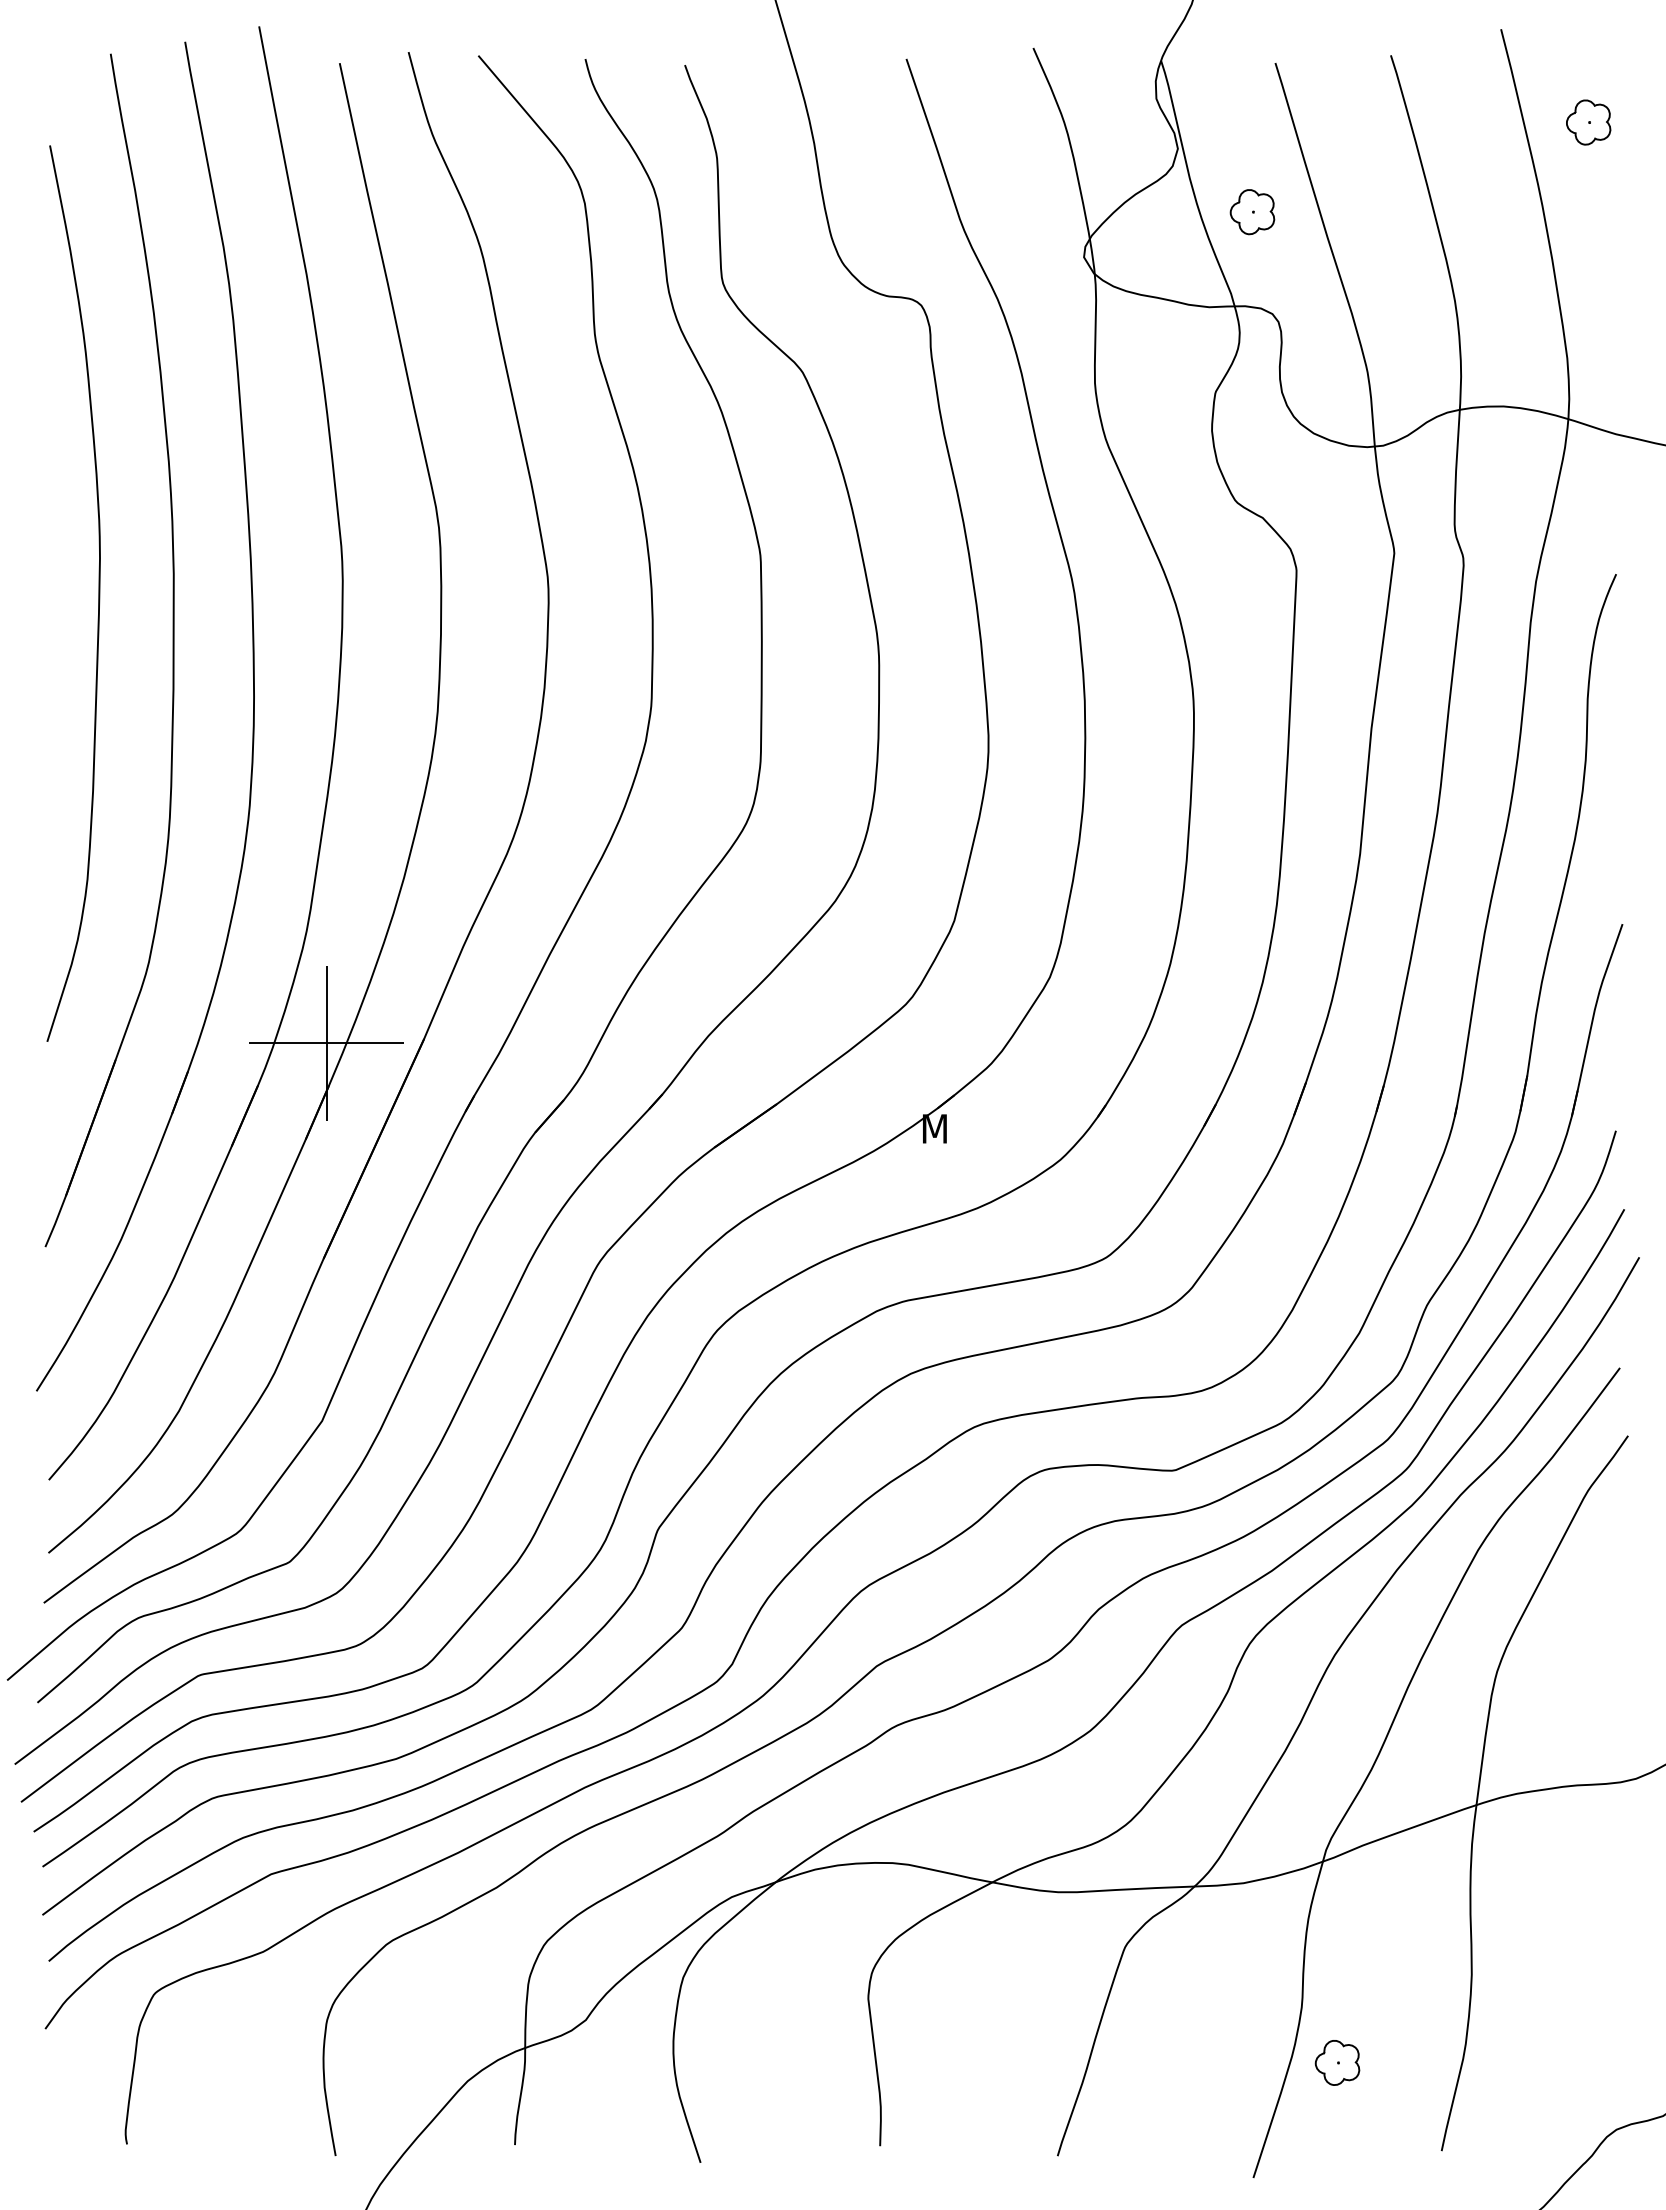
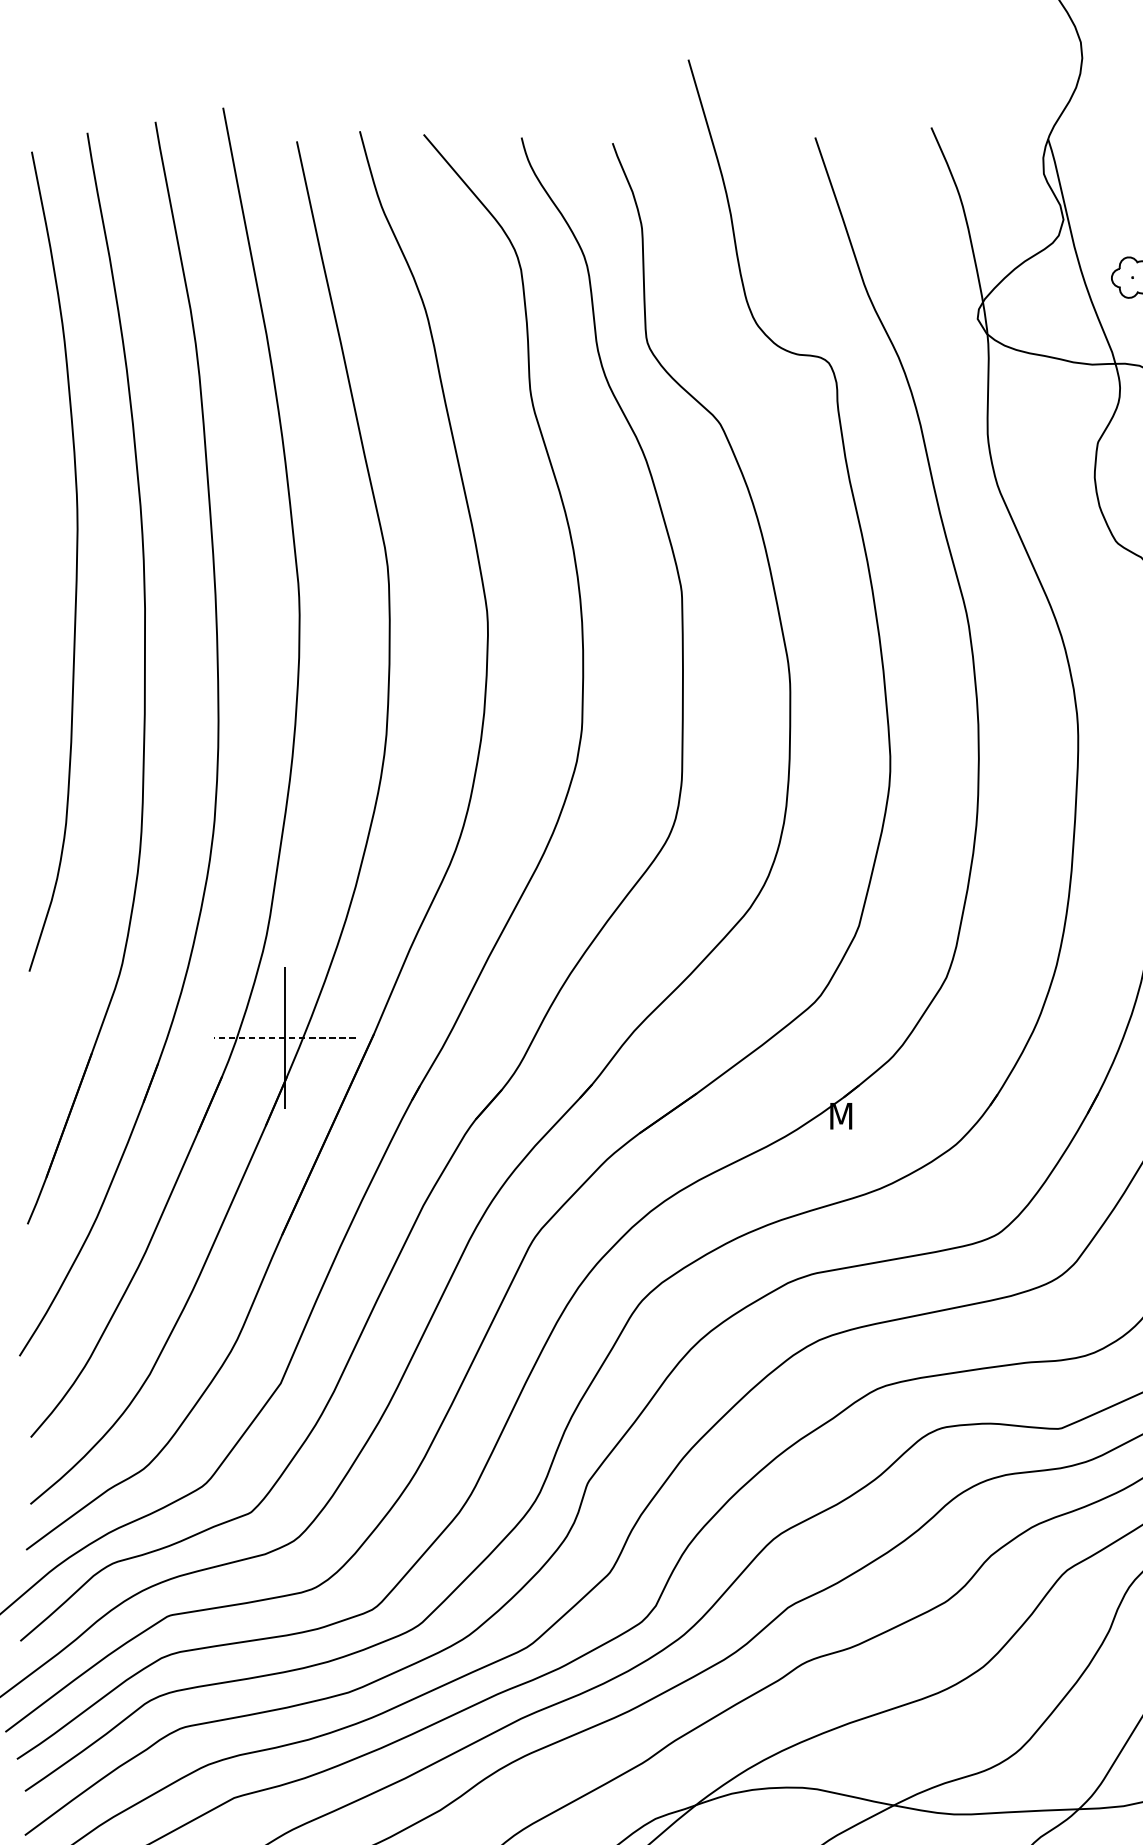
curve: (98, 593) -> (76, 561), moved
line: (326, 1043) -> (284, 1038), solid -> dashed

